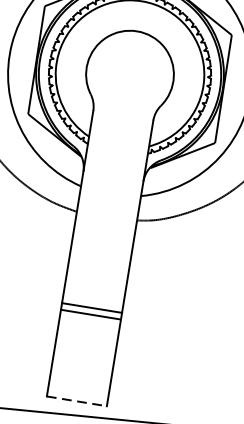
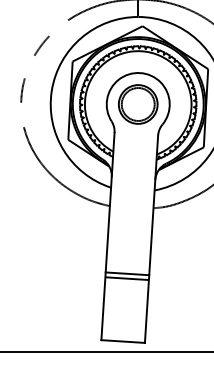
part: (130, 74) -> (138, 104), added
line: (77, 401) -> (123, 341), dashed -> solid

